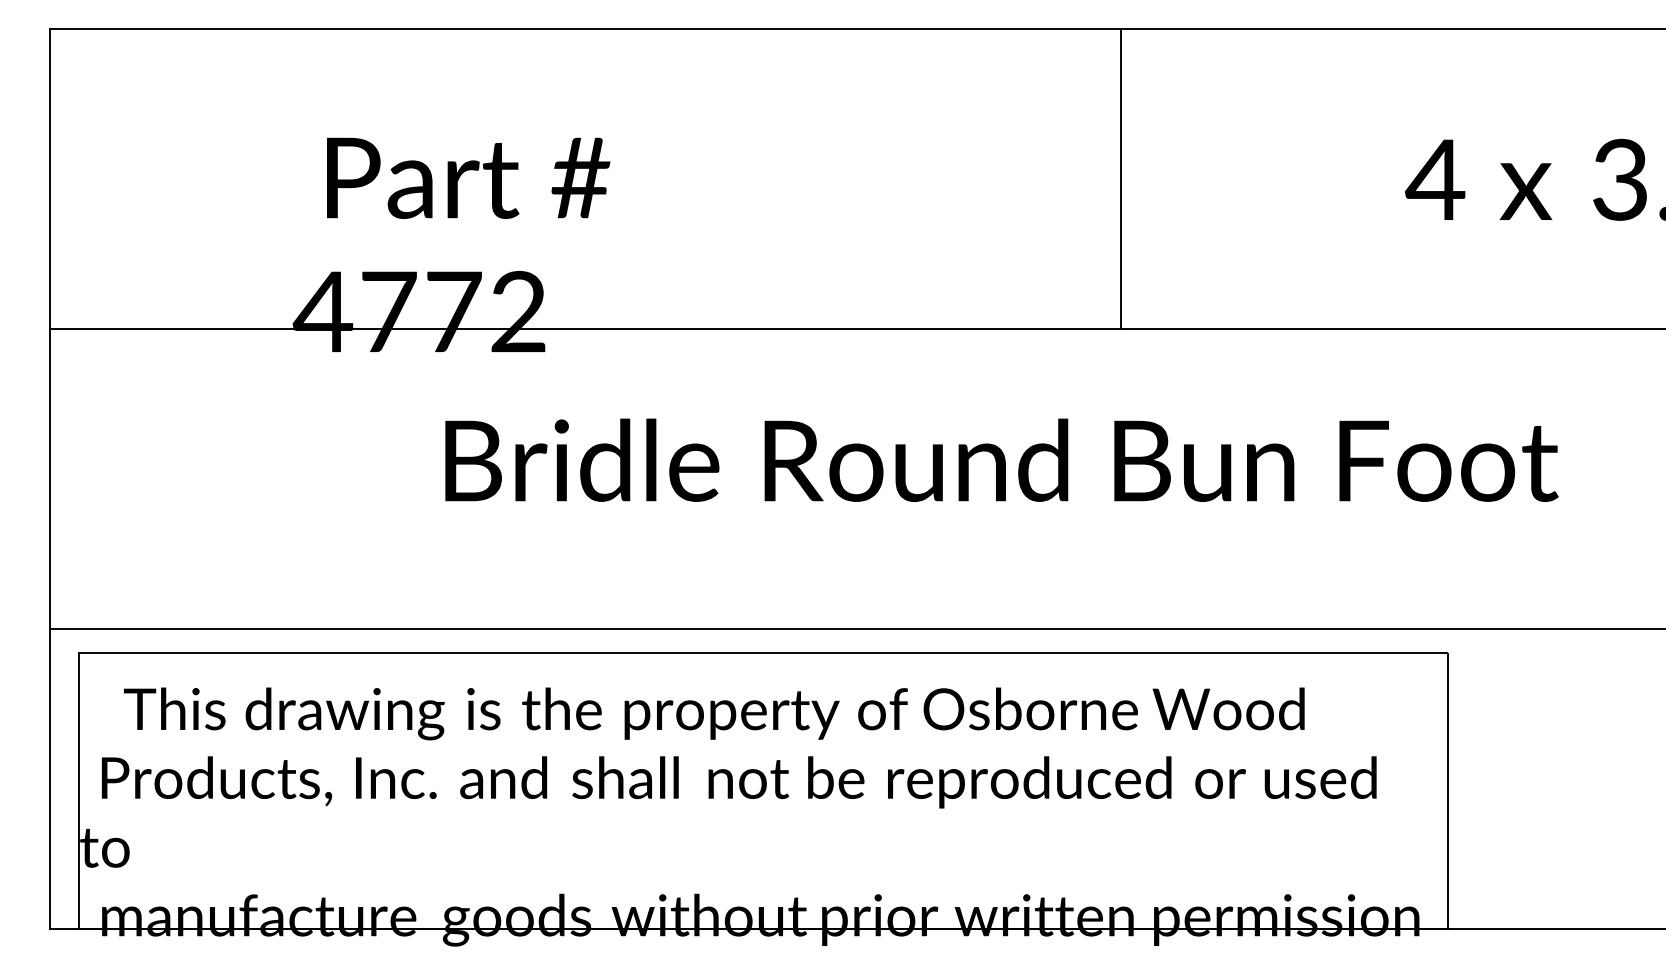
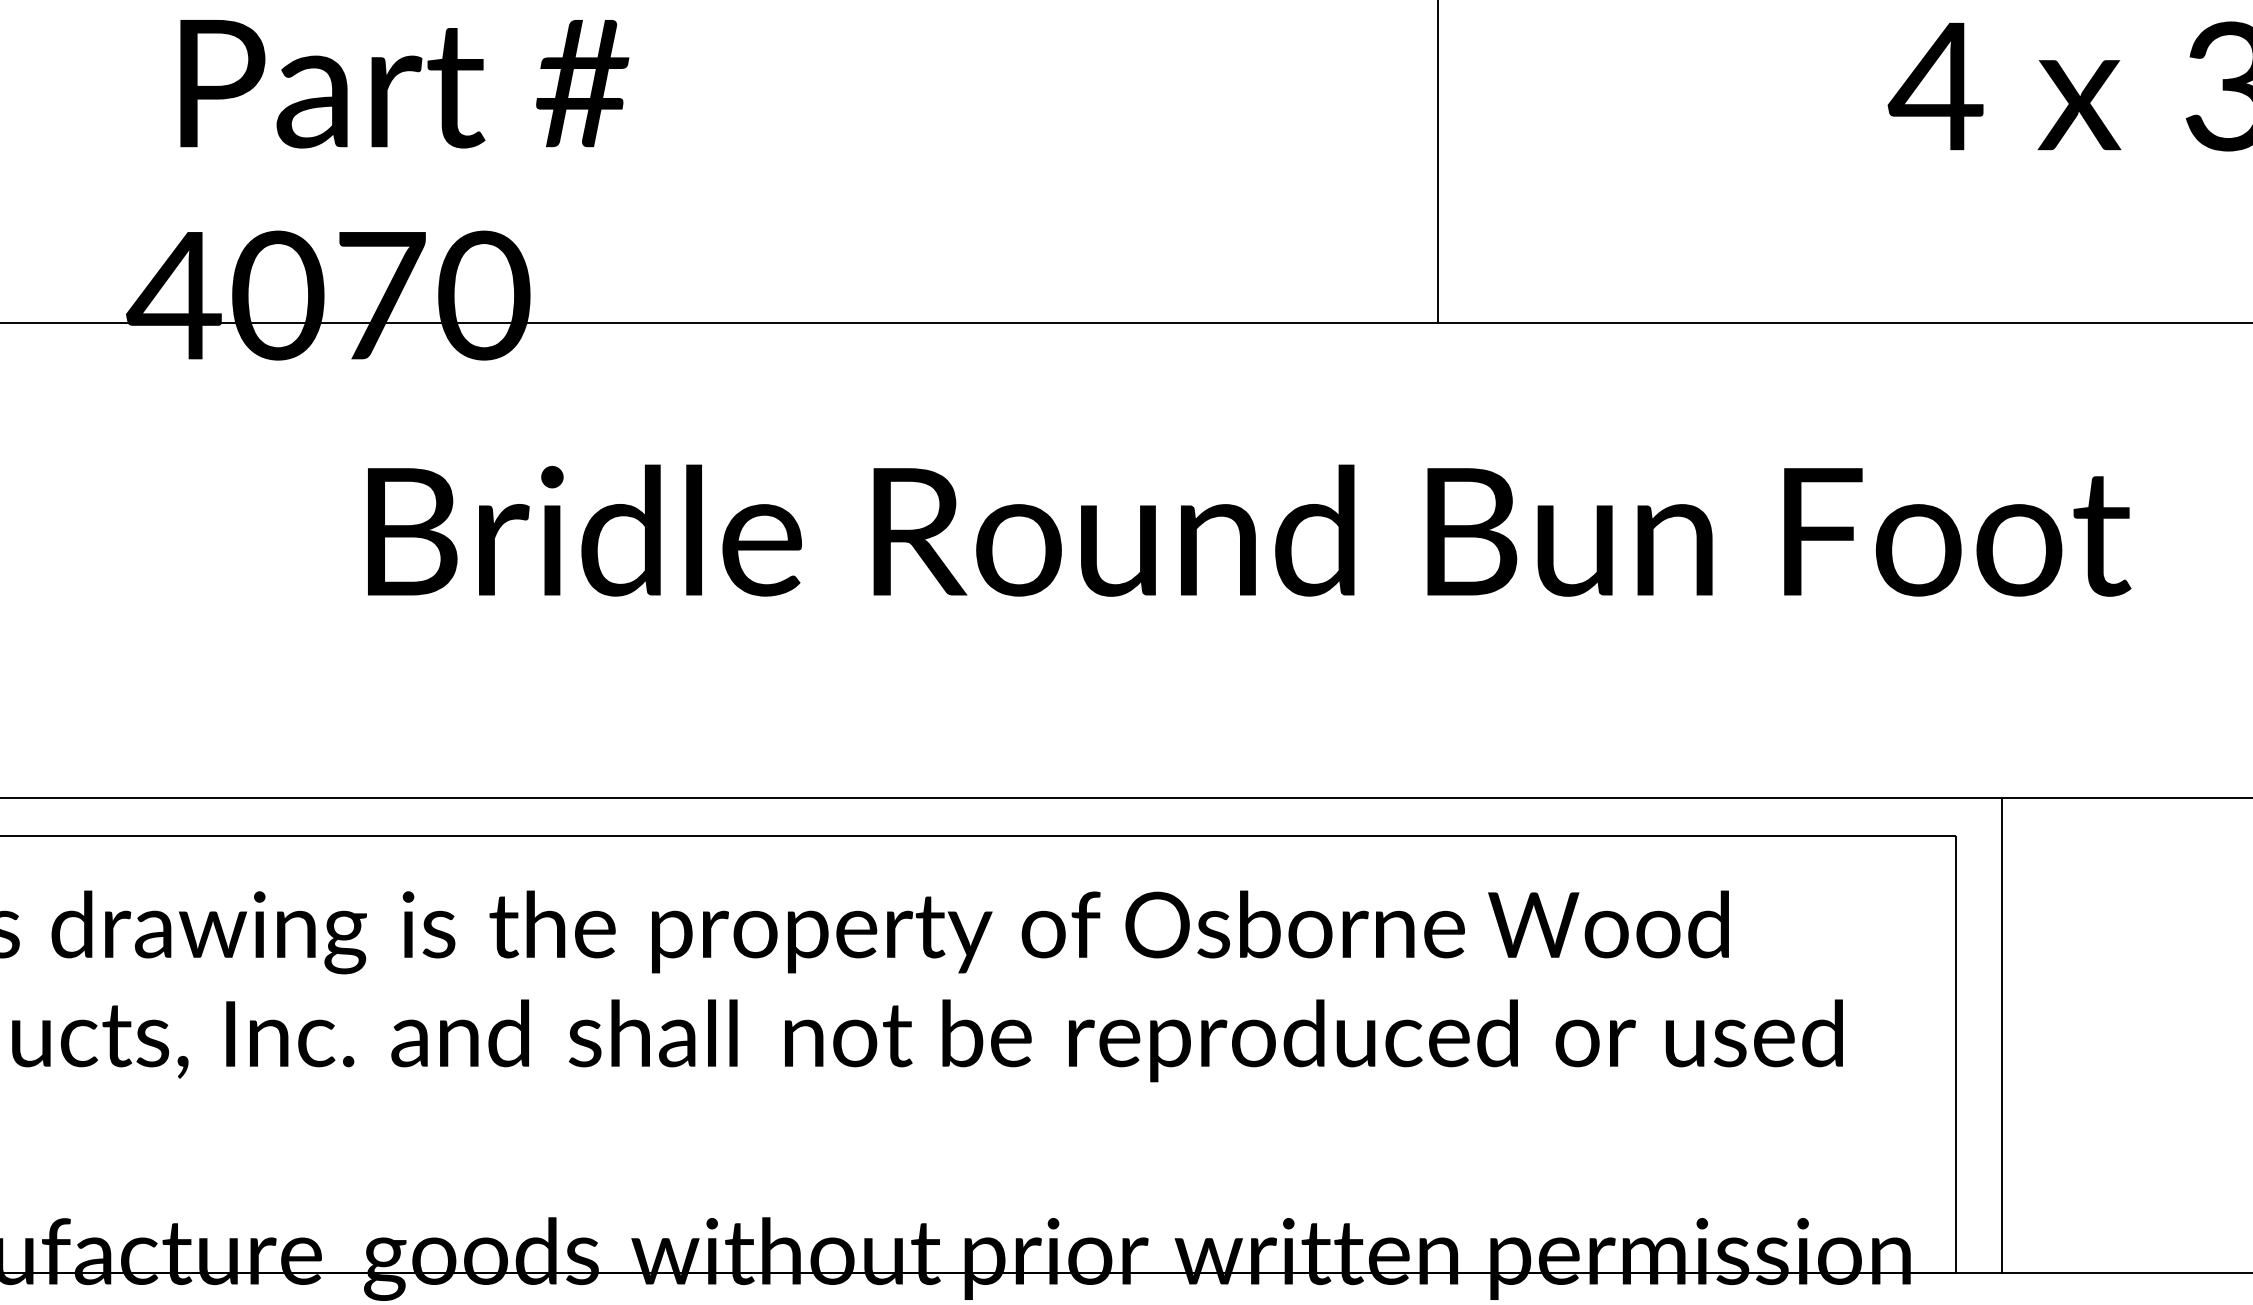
text: (453, 311) -> (380, 294), 4772 -> 4070
line: (1476, 778) -> (2001, 1034), added

